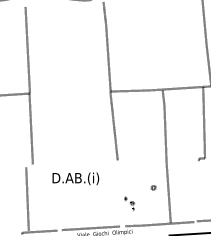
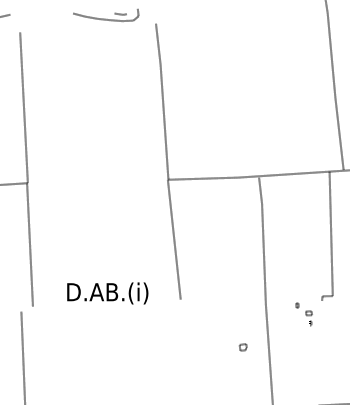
text: (75, 178) -> (107, 292), moved
part: (129, 203) -> (303, 313), moved

